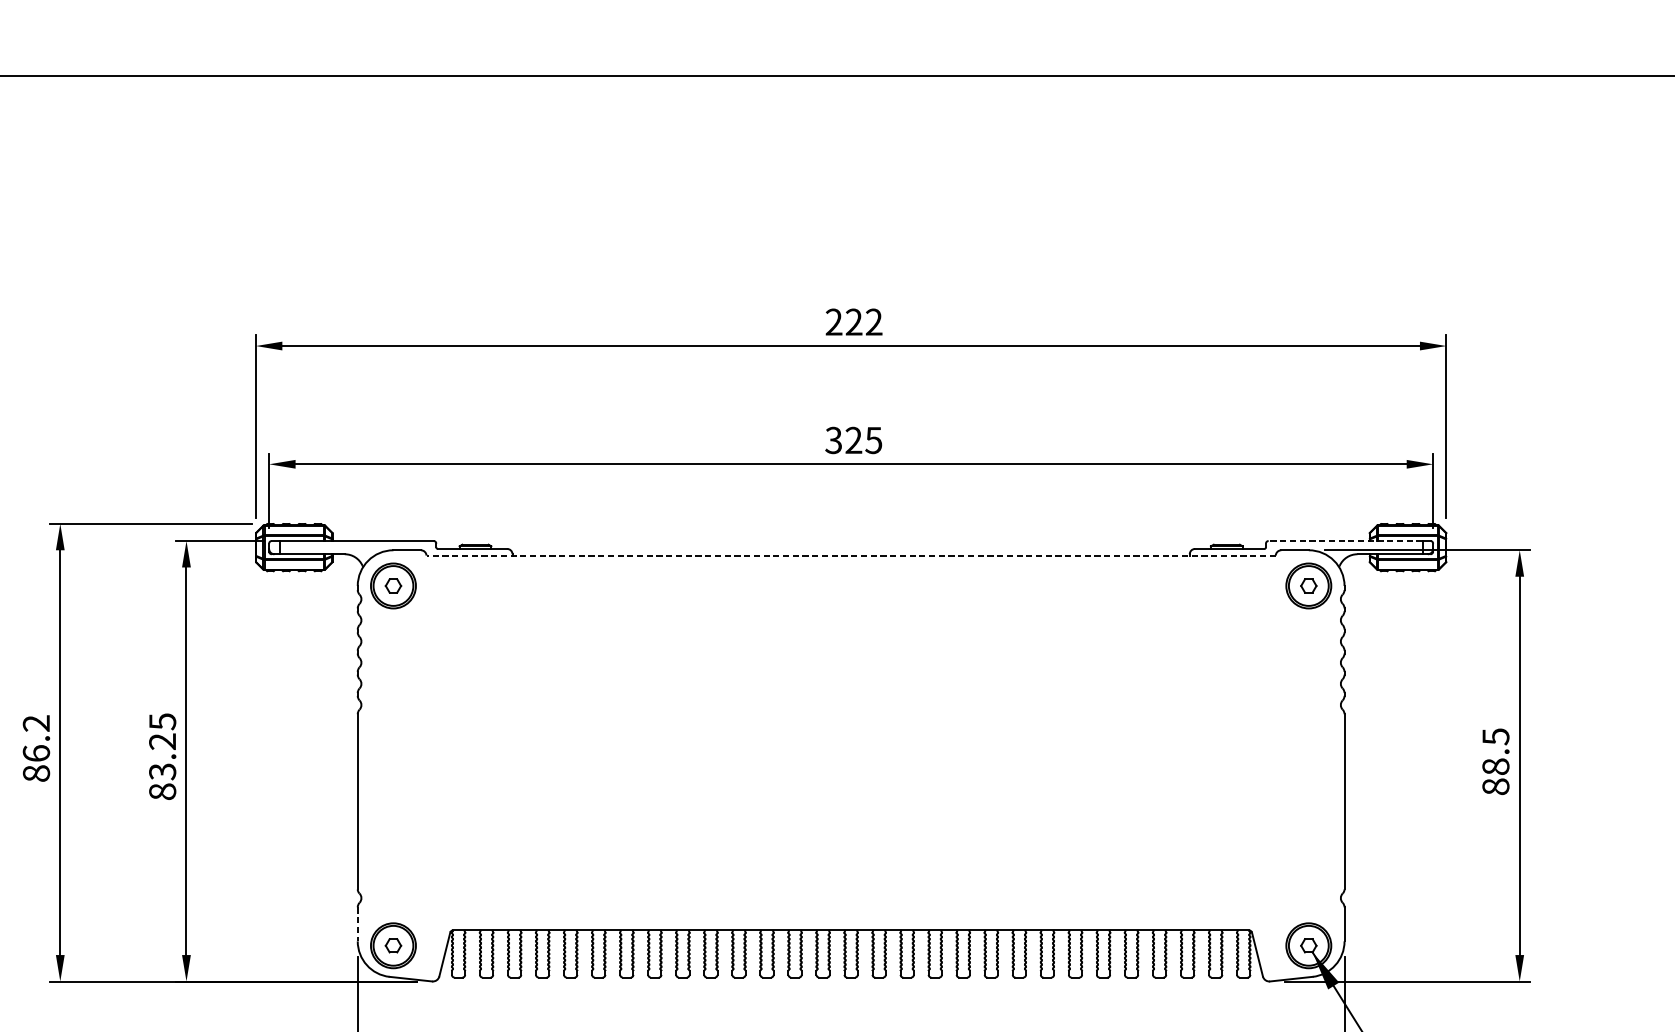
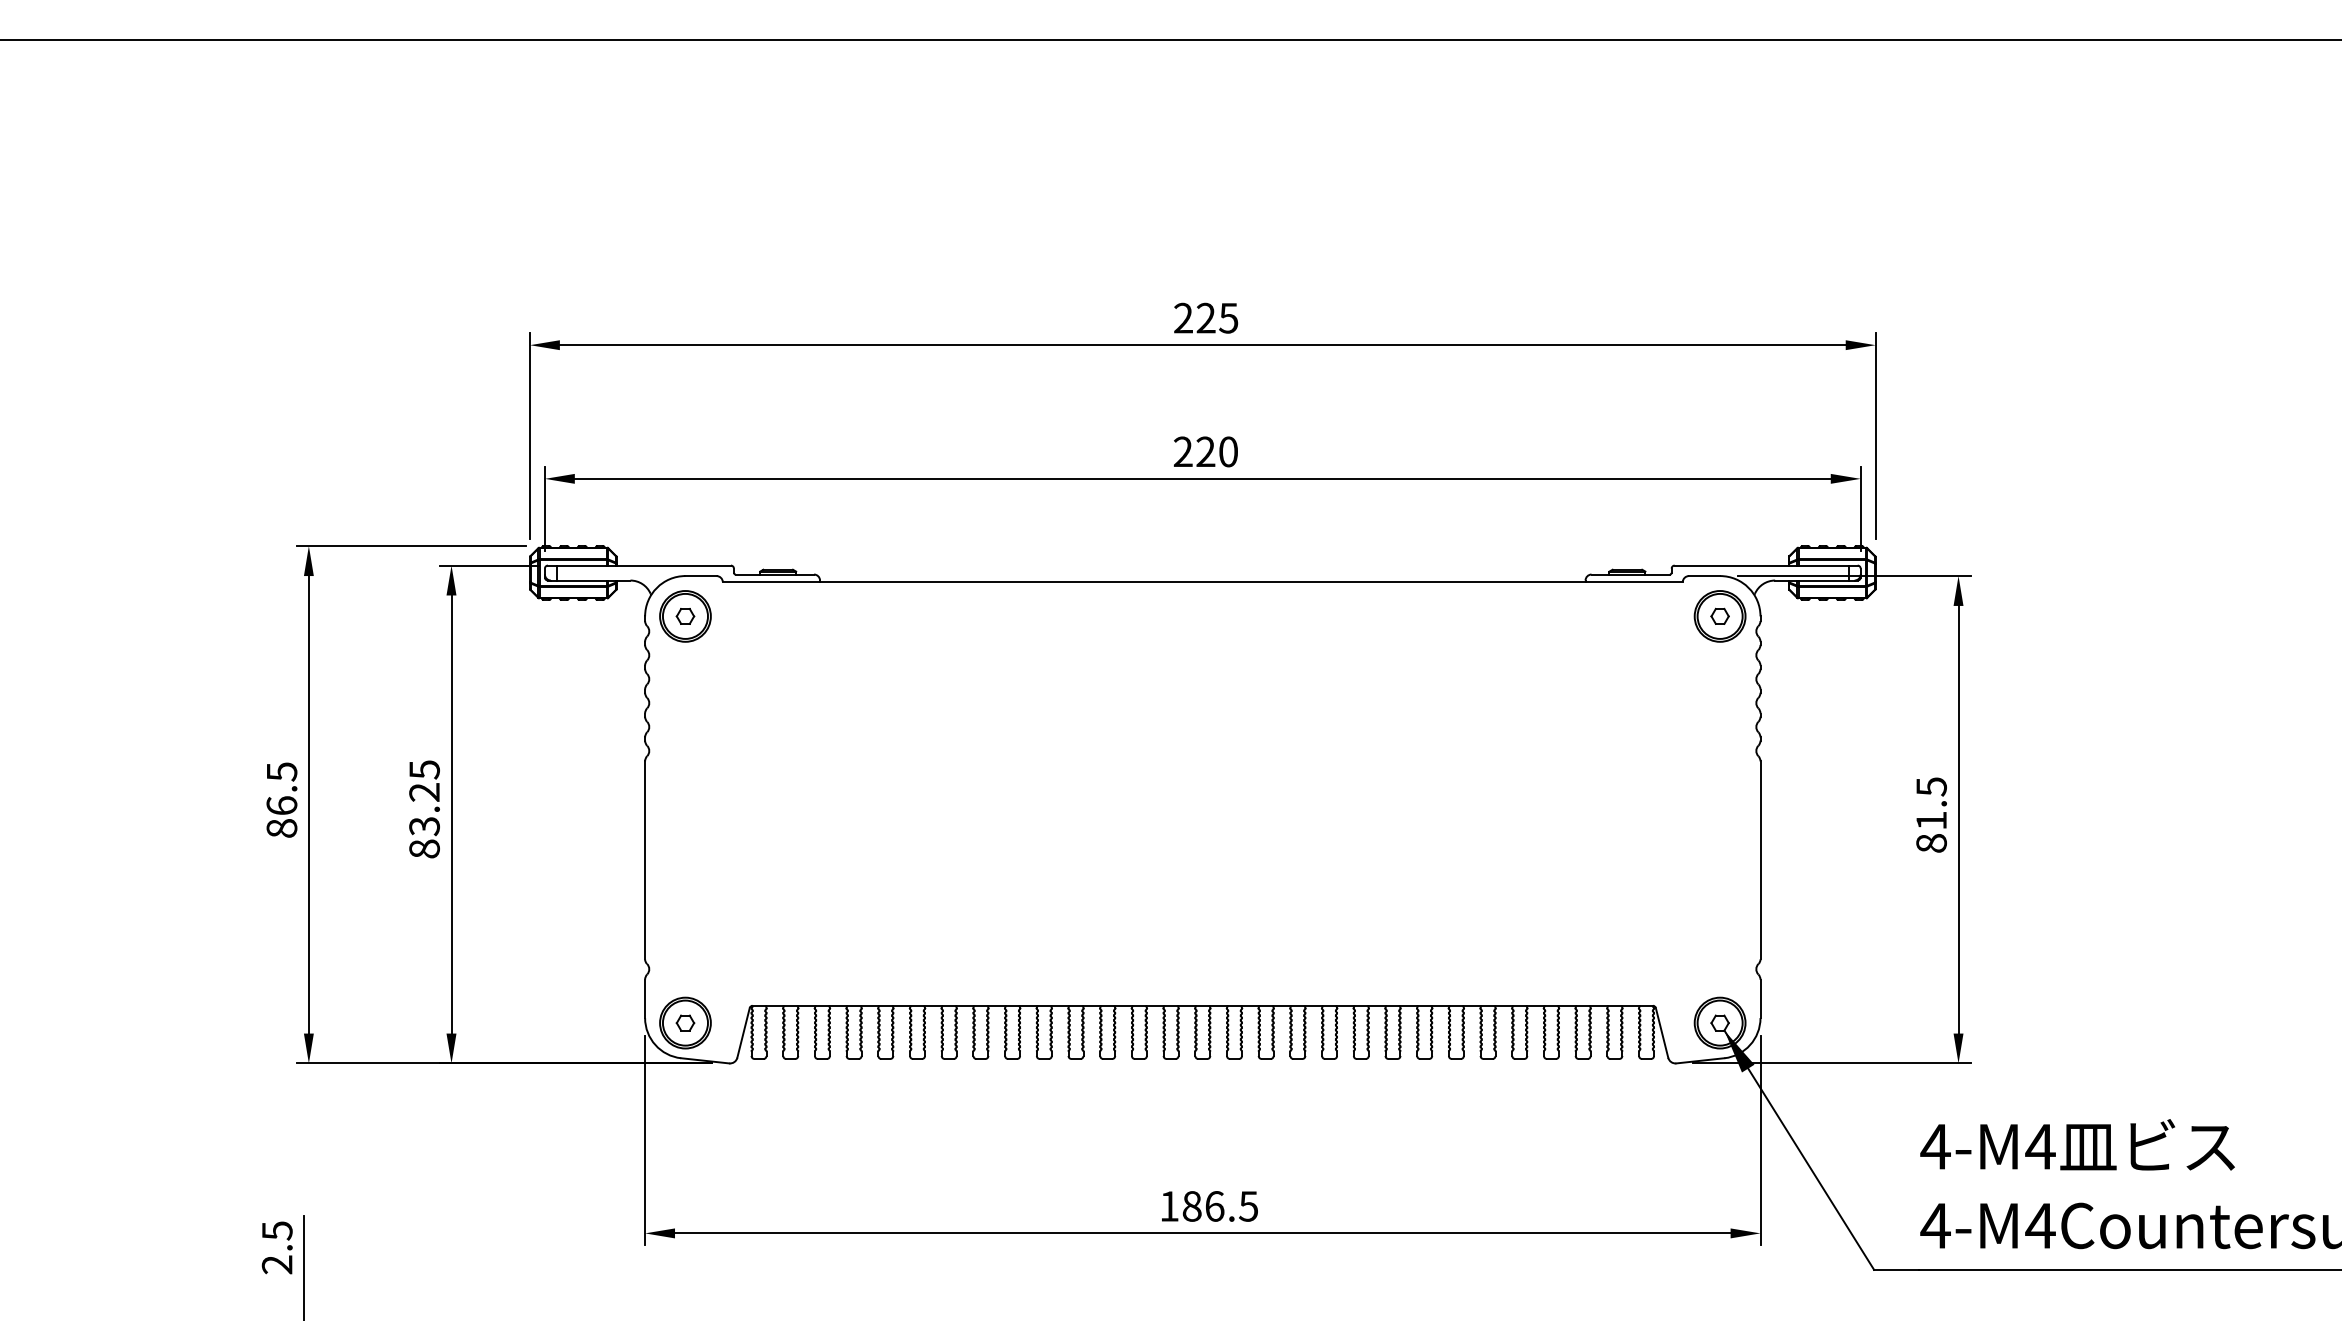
text: (873, 321) -> (1228, 317), 222 -> 225
text: (853, 440) -> (1205, 451), 325 -> 220
line: (1345, 540) -> (1761, 565), dashed -> solid
line: (850, 555) -> (1202, 582), dashed -> solid
text: (36, 723) -> (281, 771), 86.2 -> 86.5
text: (1495, 766) -> (1931, 820), 88.5 -> 81.5
line: (358, 924) -> (645, 999), dashed -> solid

